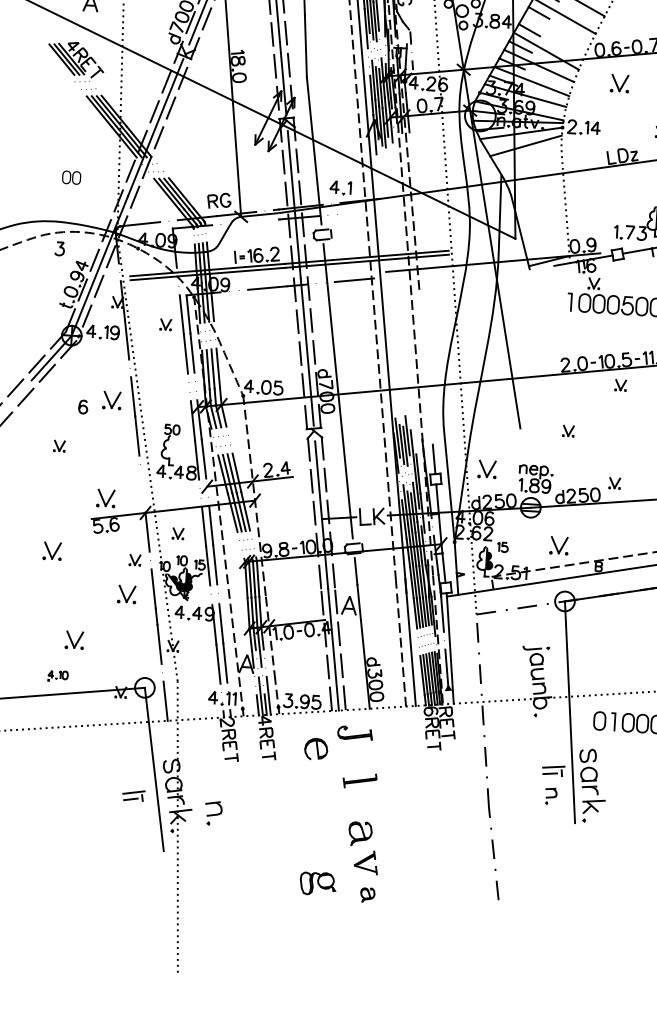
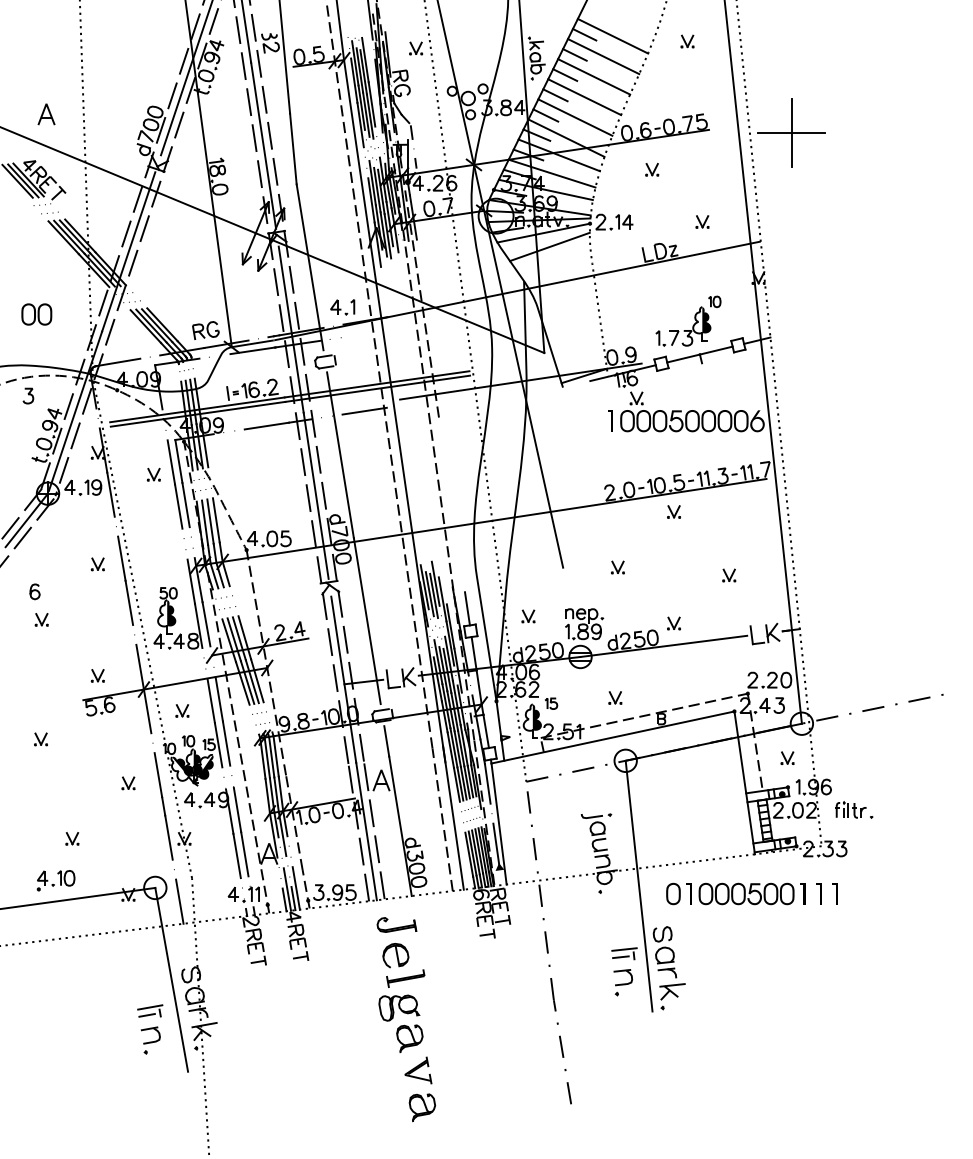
line: (555, 33) -> (575, 117), added
part: (620, 83) -> (652, 169), size x0.62
part: (71, 177) -> (36, 314), size x1.43
line: (259, 220) -> (252, 350), added
part: (111, 400) -> (97, 564), size x0.62
curve: (82, 406) -> (34, 591), moved
fill: (173, 447) -> (171, 613), added
part: (487, 469) -> (528, 616), size x0.62
line: (142, 492) -> (139, 666), added
part: (105, 498) -> (97, 675), size x0.62
part: (559, 545) -> (615, 697), size x0.62
part: (51, 551) -> (40, 739), size x0.62
part: (135, 559) -> (135, 743), removed
fill: (195, 584) -> (205, 767), added
part: (126, 594) -> (128, 783), size x0.62
part: (74, 639) -> (72, 838), size x0.62
part: (57, 675) -> (55, 880), size x1.67
part: (315, 749) -> (395, 955), moved
part: (551, 796) -> (623, 982), size x1.43
part: (213, 813) -> (150, 1040), moved
part: (318, 883) -> (399, 1007), moved
part: (367, 895) -> (422, 1107), size x1.67

